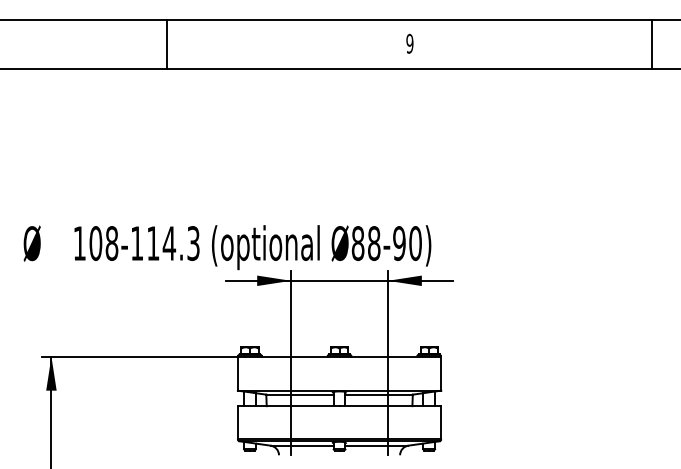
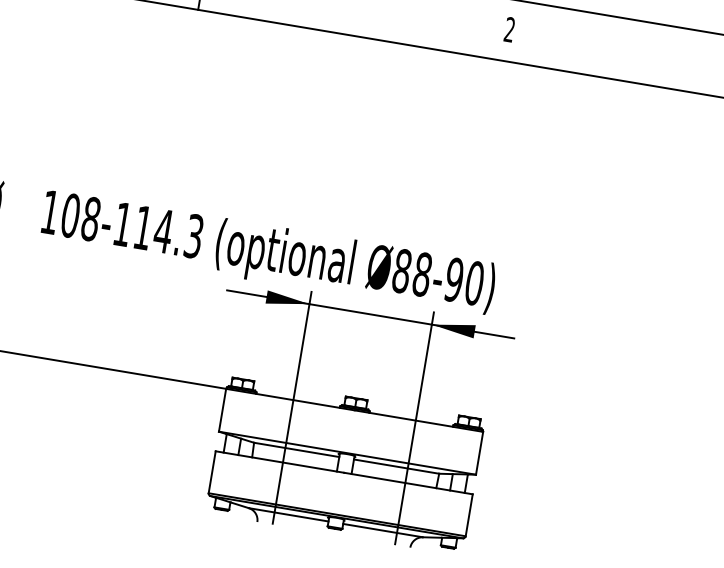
text: (409, 43) -> (509, 29), 9 -> 2

